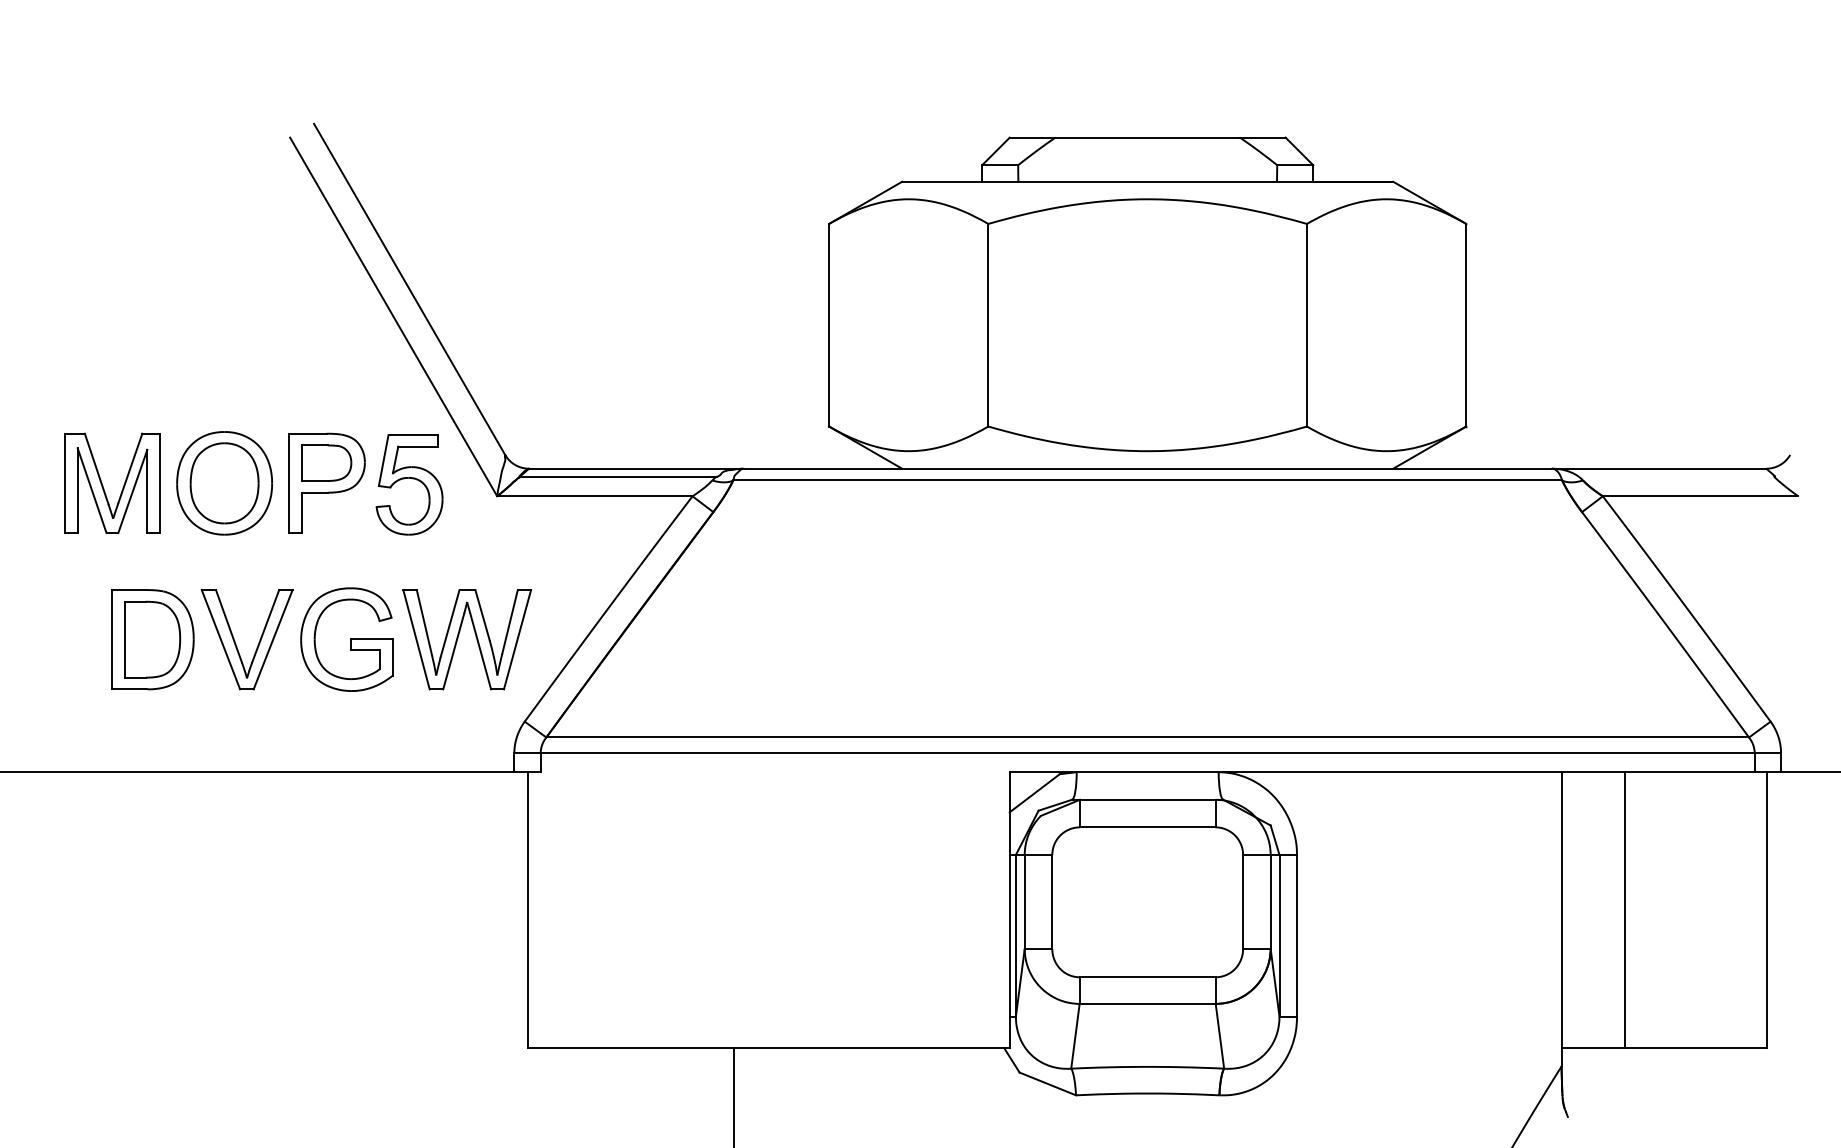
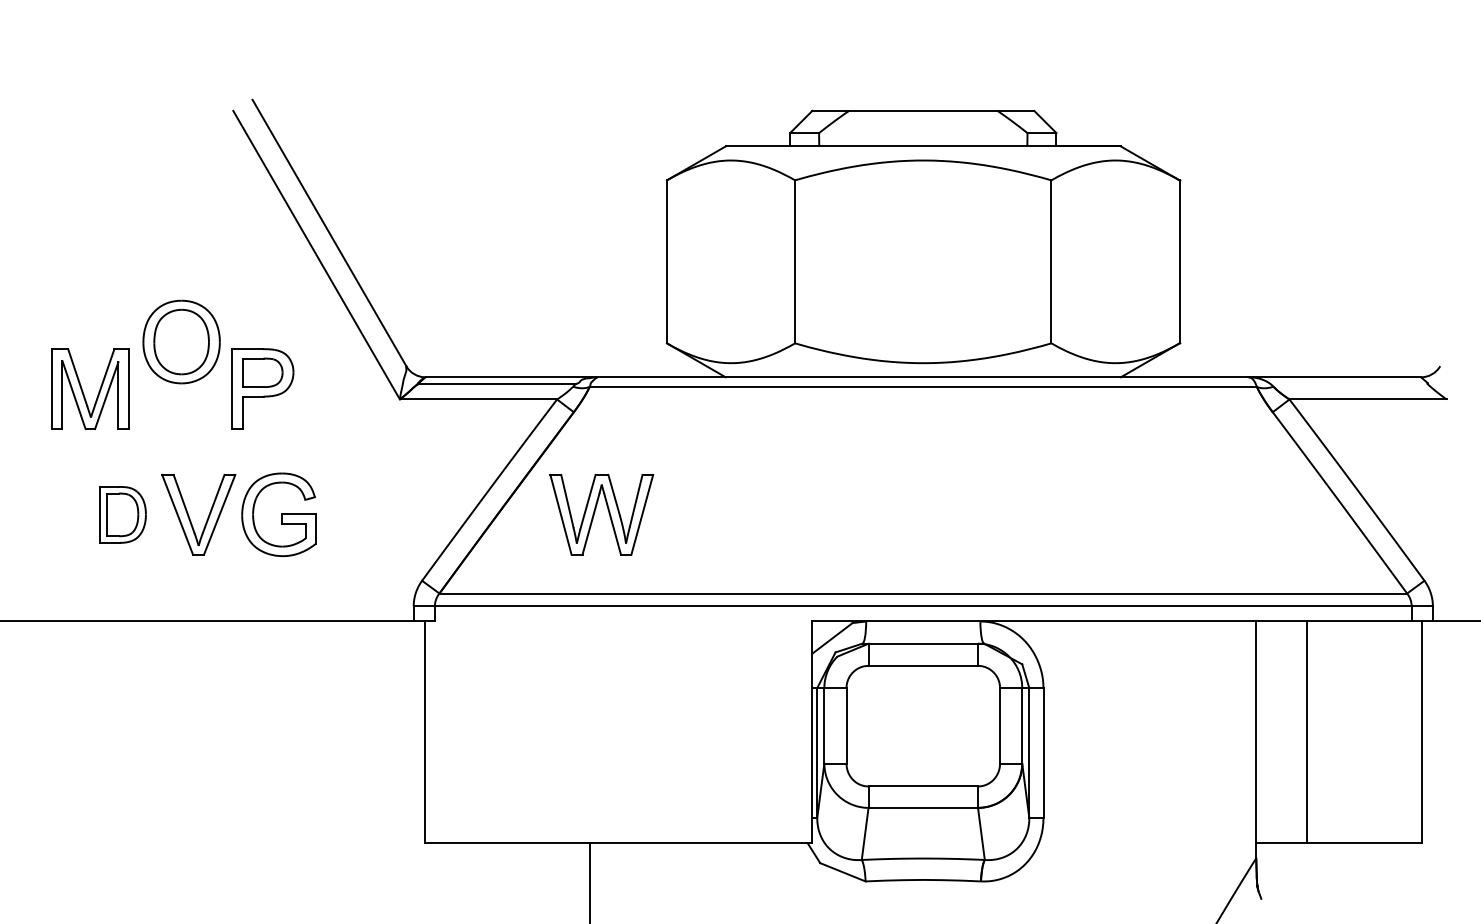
part: (224, 482) -> (181, 341), moved
part: (409, 485) -> (329, 390), removed
part: (459, 636) -> (595, 512), moved
part: (152, 639) -> (122, 514), size x0.7

